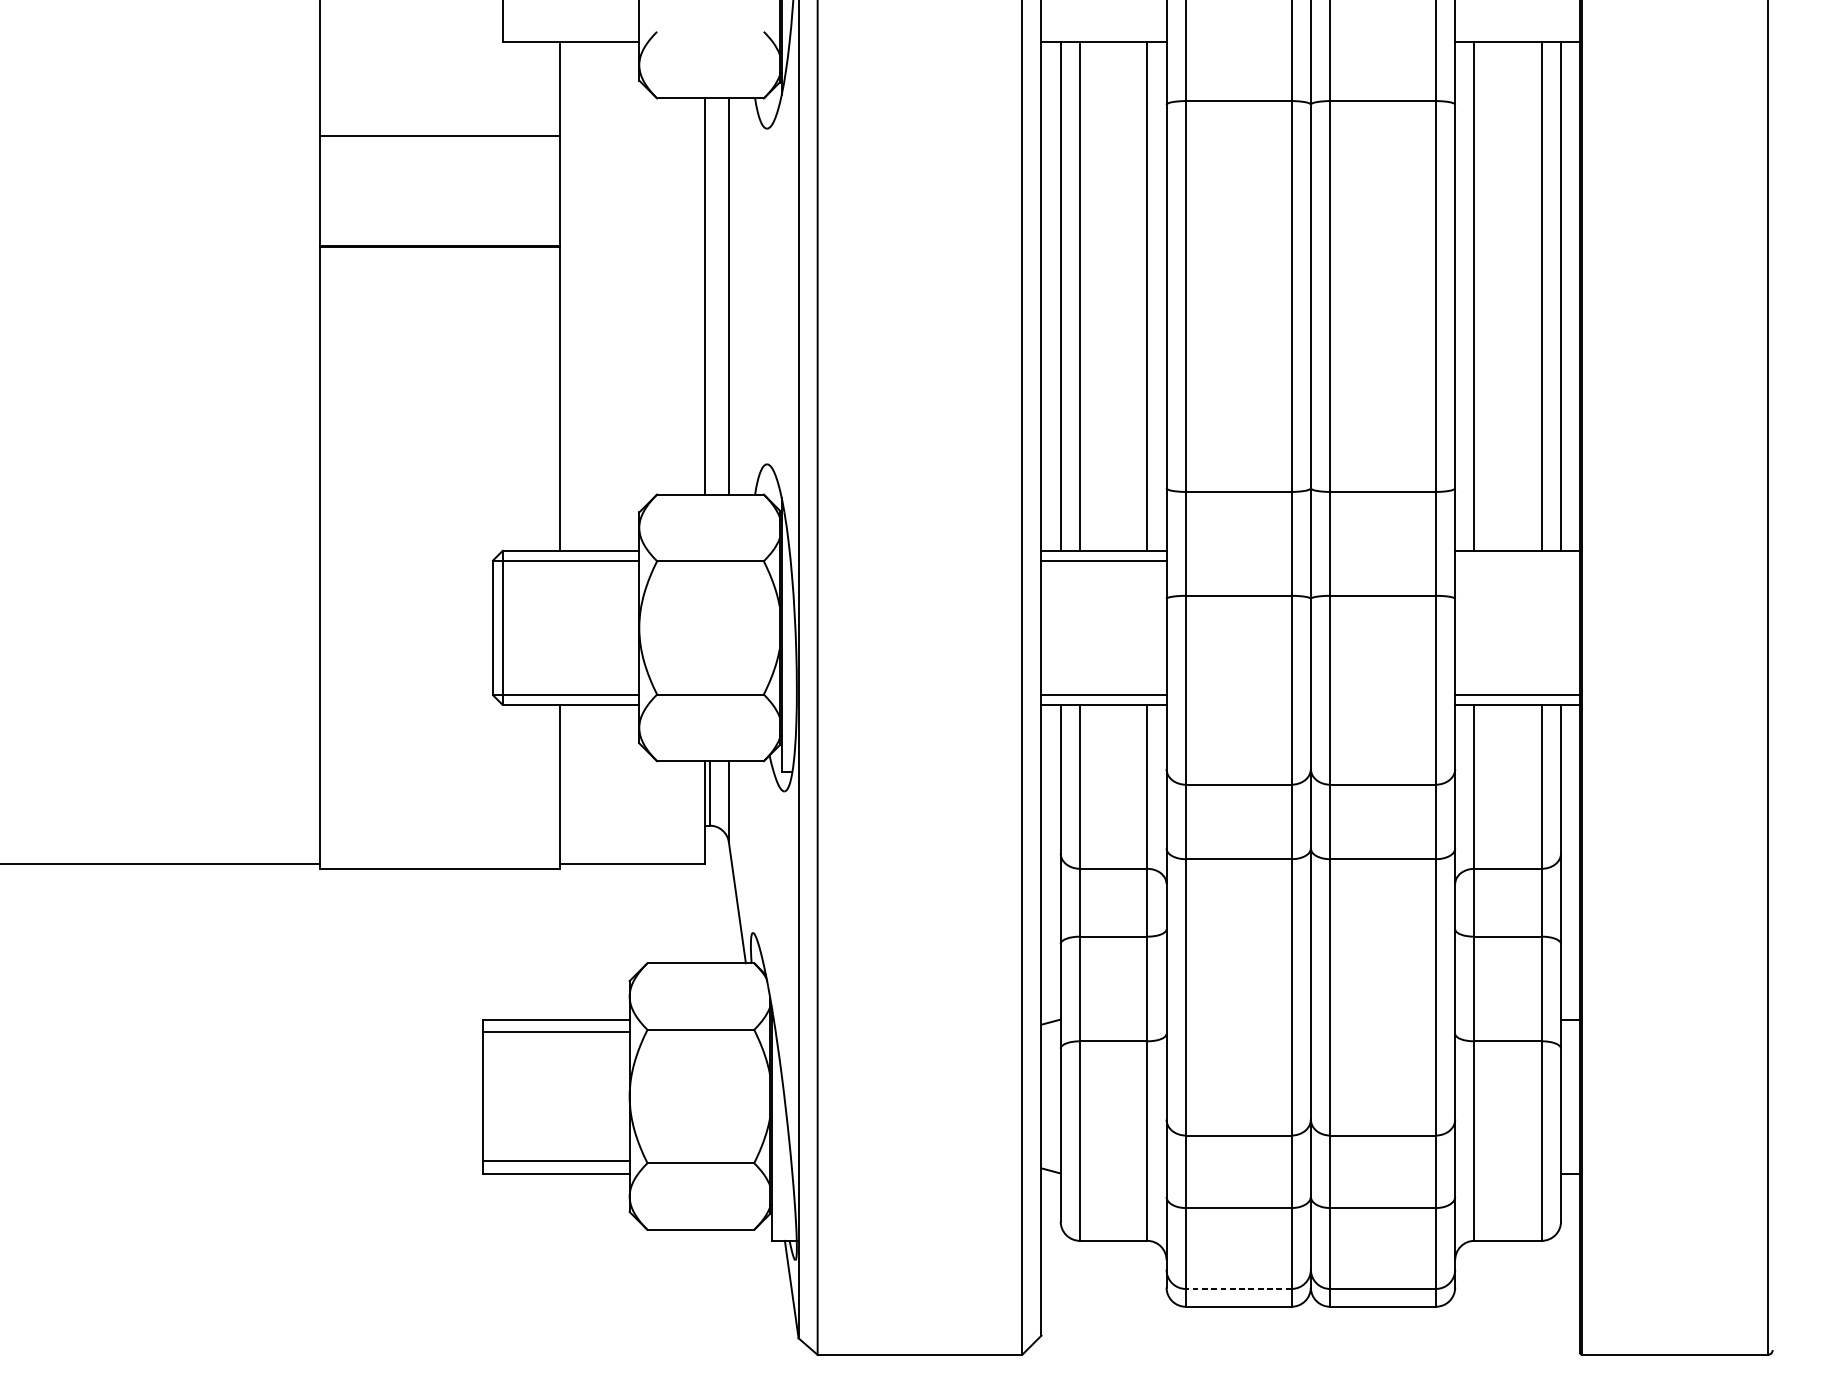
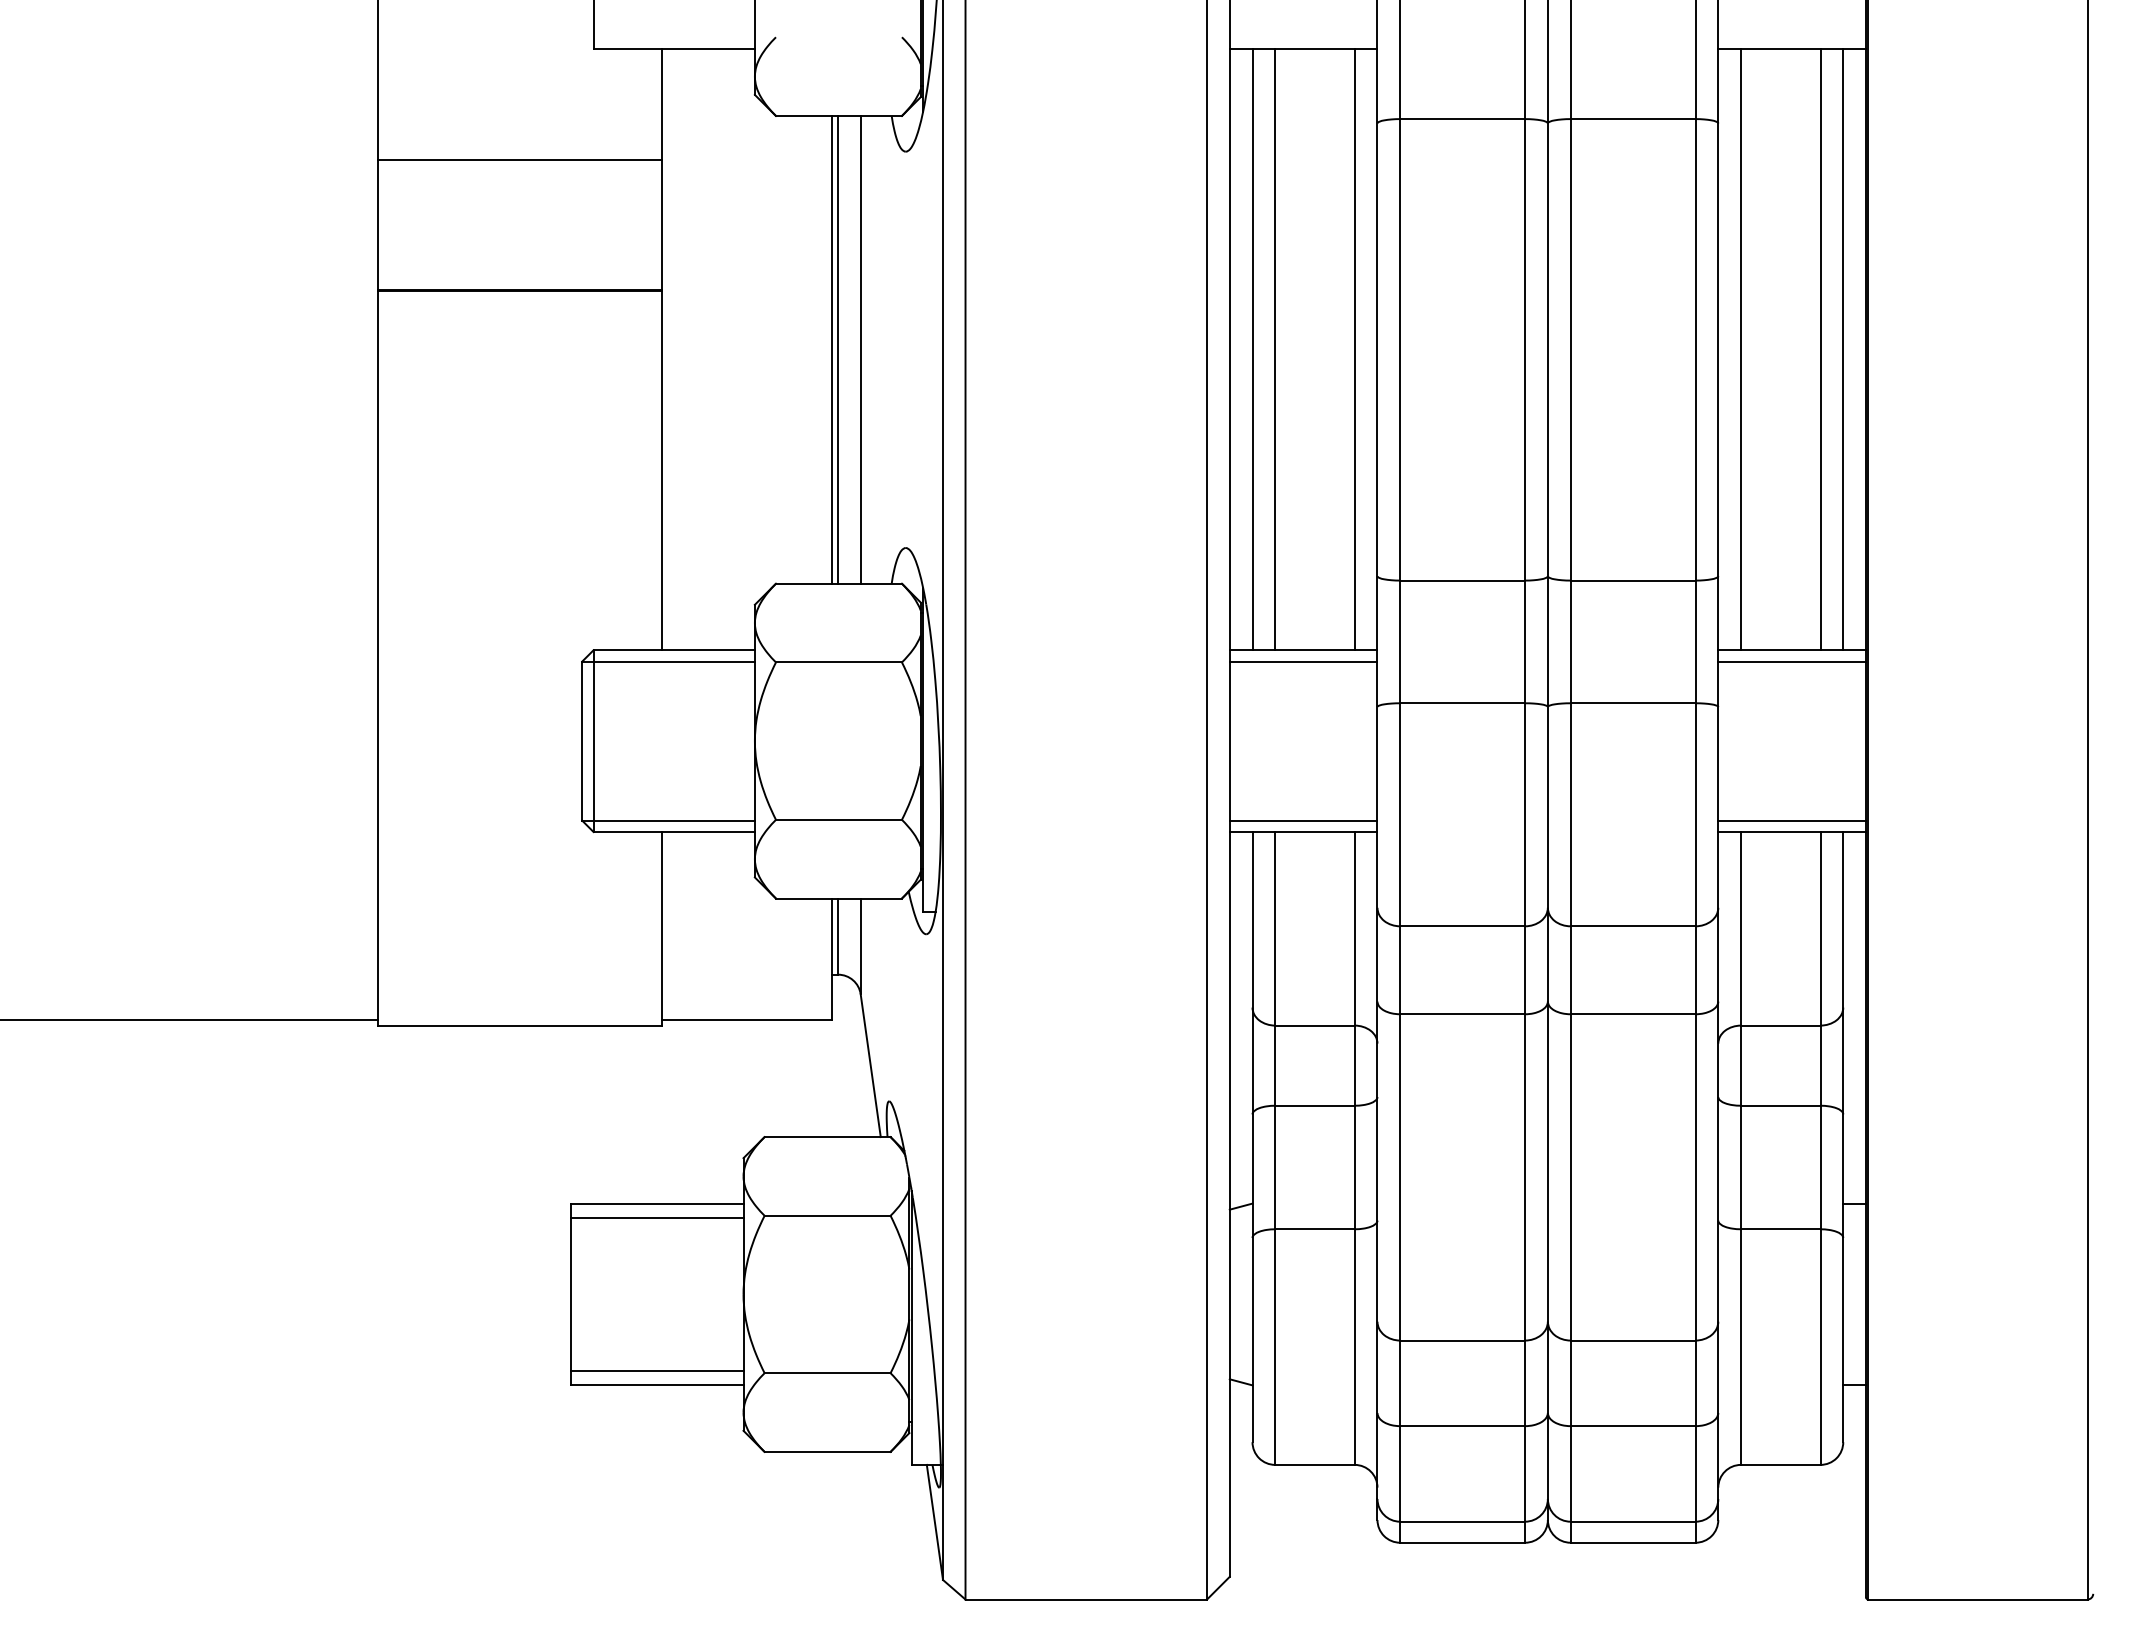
line: (710, 296) -> (838, 349), added
line: (1517, 560) -> (1791, 661), added
line: (1238, 1288) -> (1462, 1521), dashed -> solid

